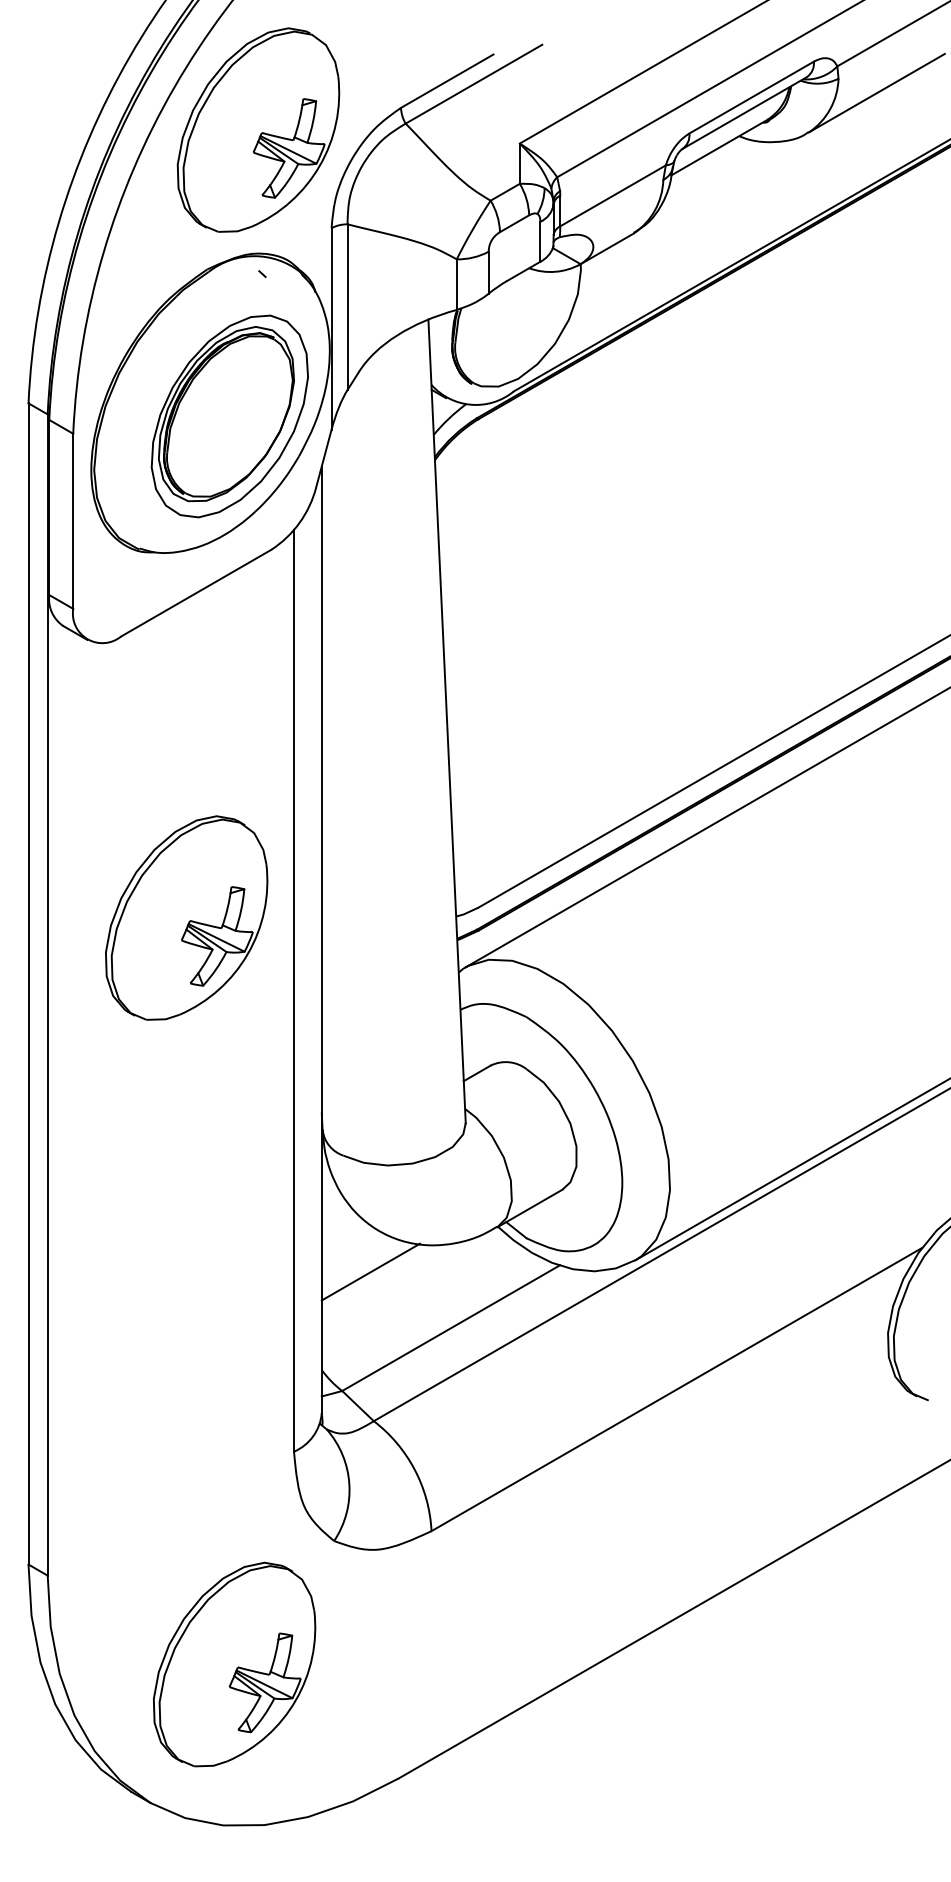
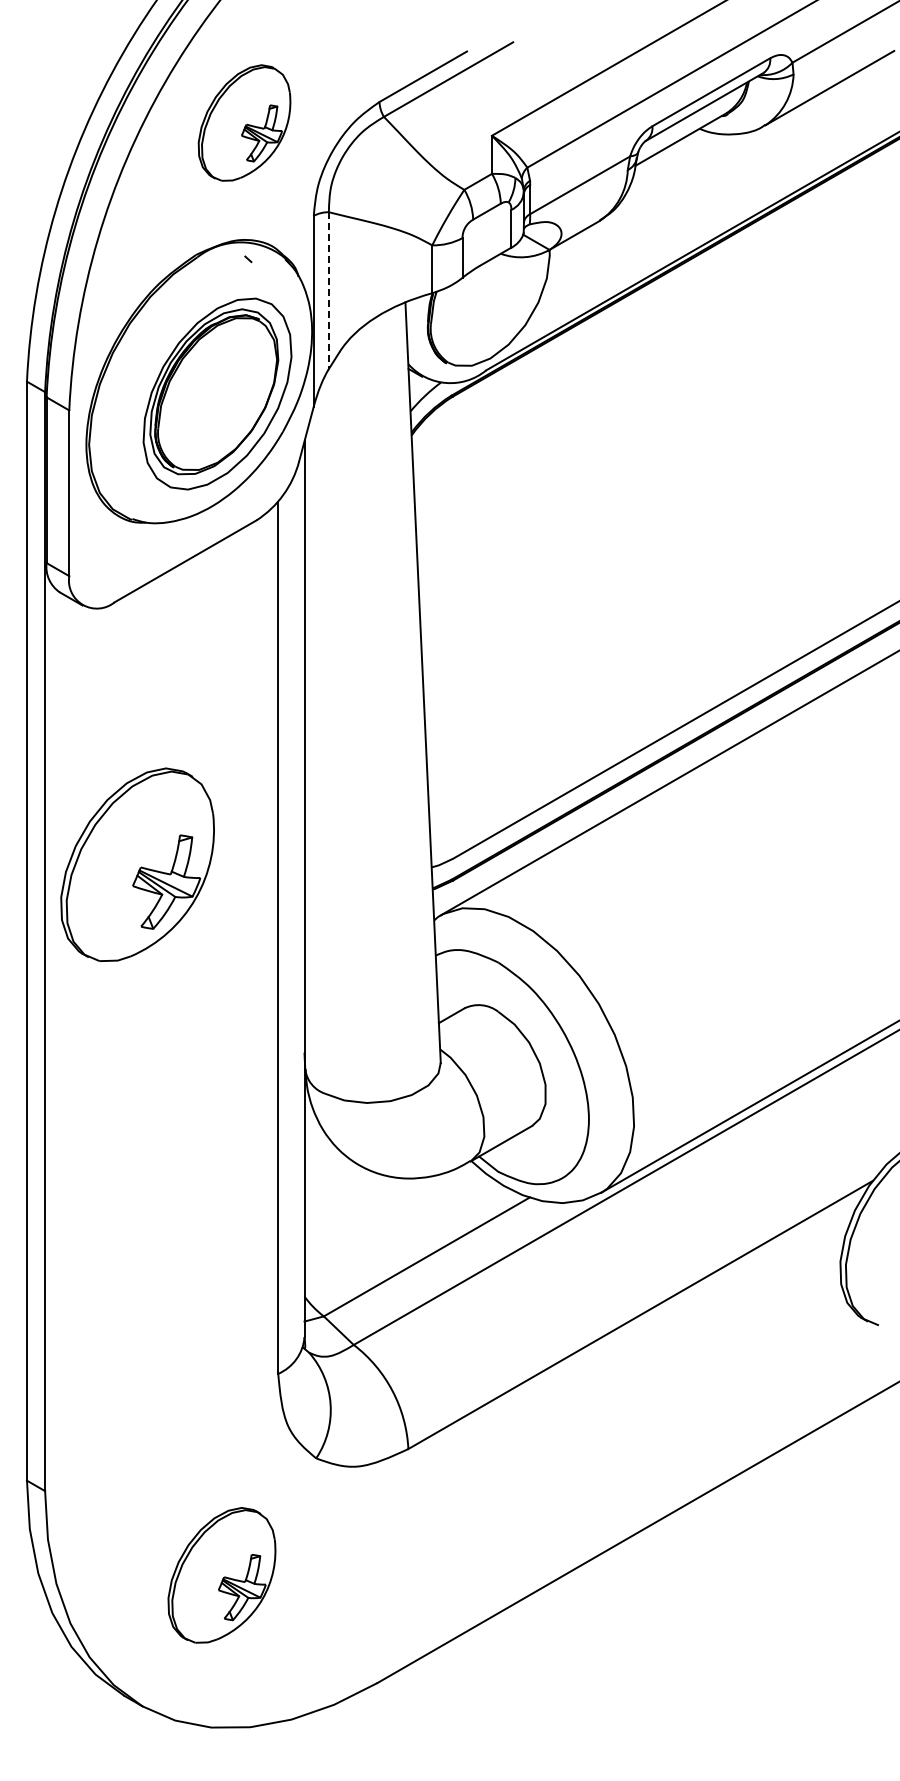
part: (258, 129) -> (244, 122), size x0.6
line: (347, 308) -> (328, 291), solid -> dashed
part: (186, 917) -> (137, 864), moved
line: (370, 1271) -> (350, 1203), removed
part: (234, 1664) -> (221, 1575), size x0.7

